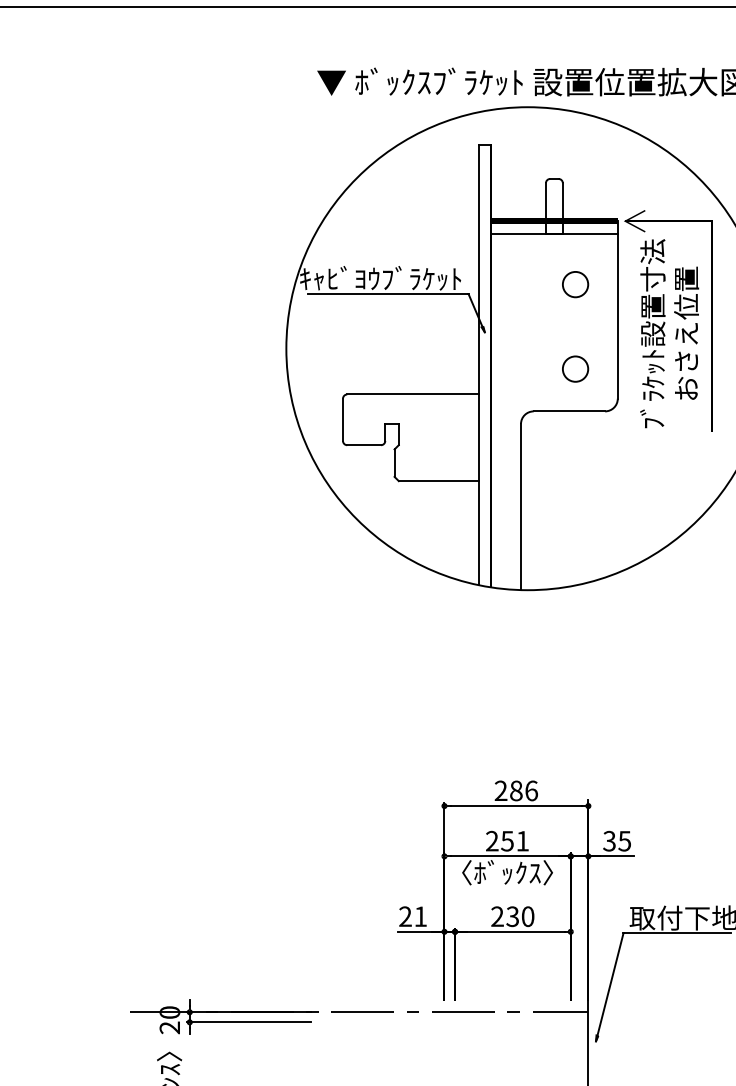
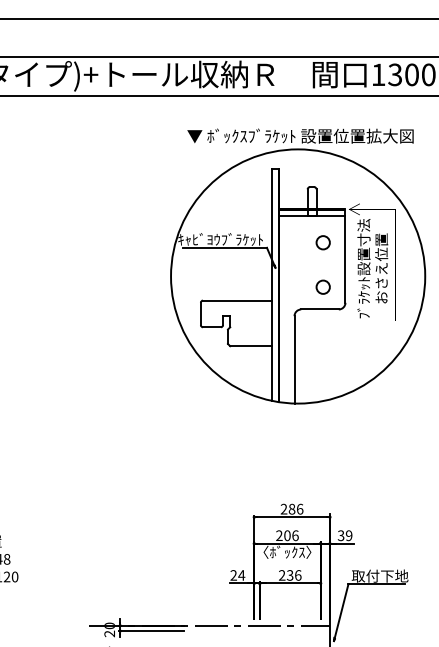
text: (515, 840) -> (291, 535), 251 -> 206
text: (623, 840) -> (348, 535), 35 -> 39
text: (420, 916) -> (241, 575), 21 -> 24
text: (528, 916) -> (298, 575), 230 -> 236

